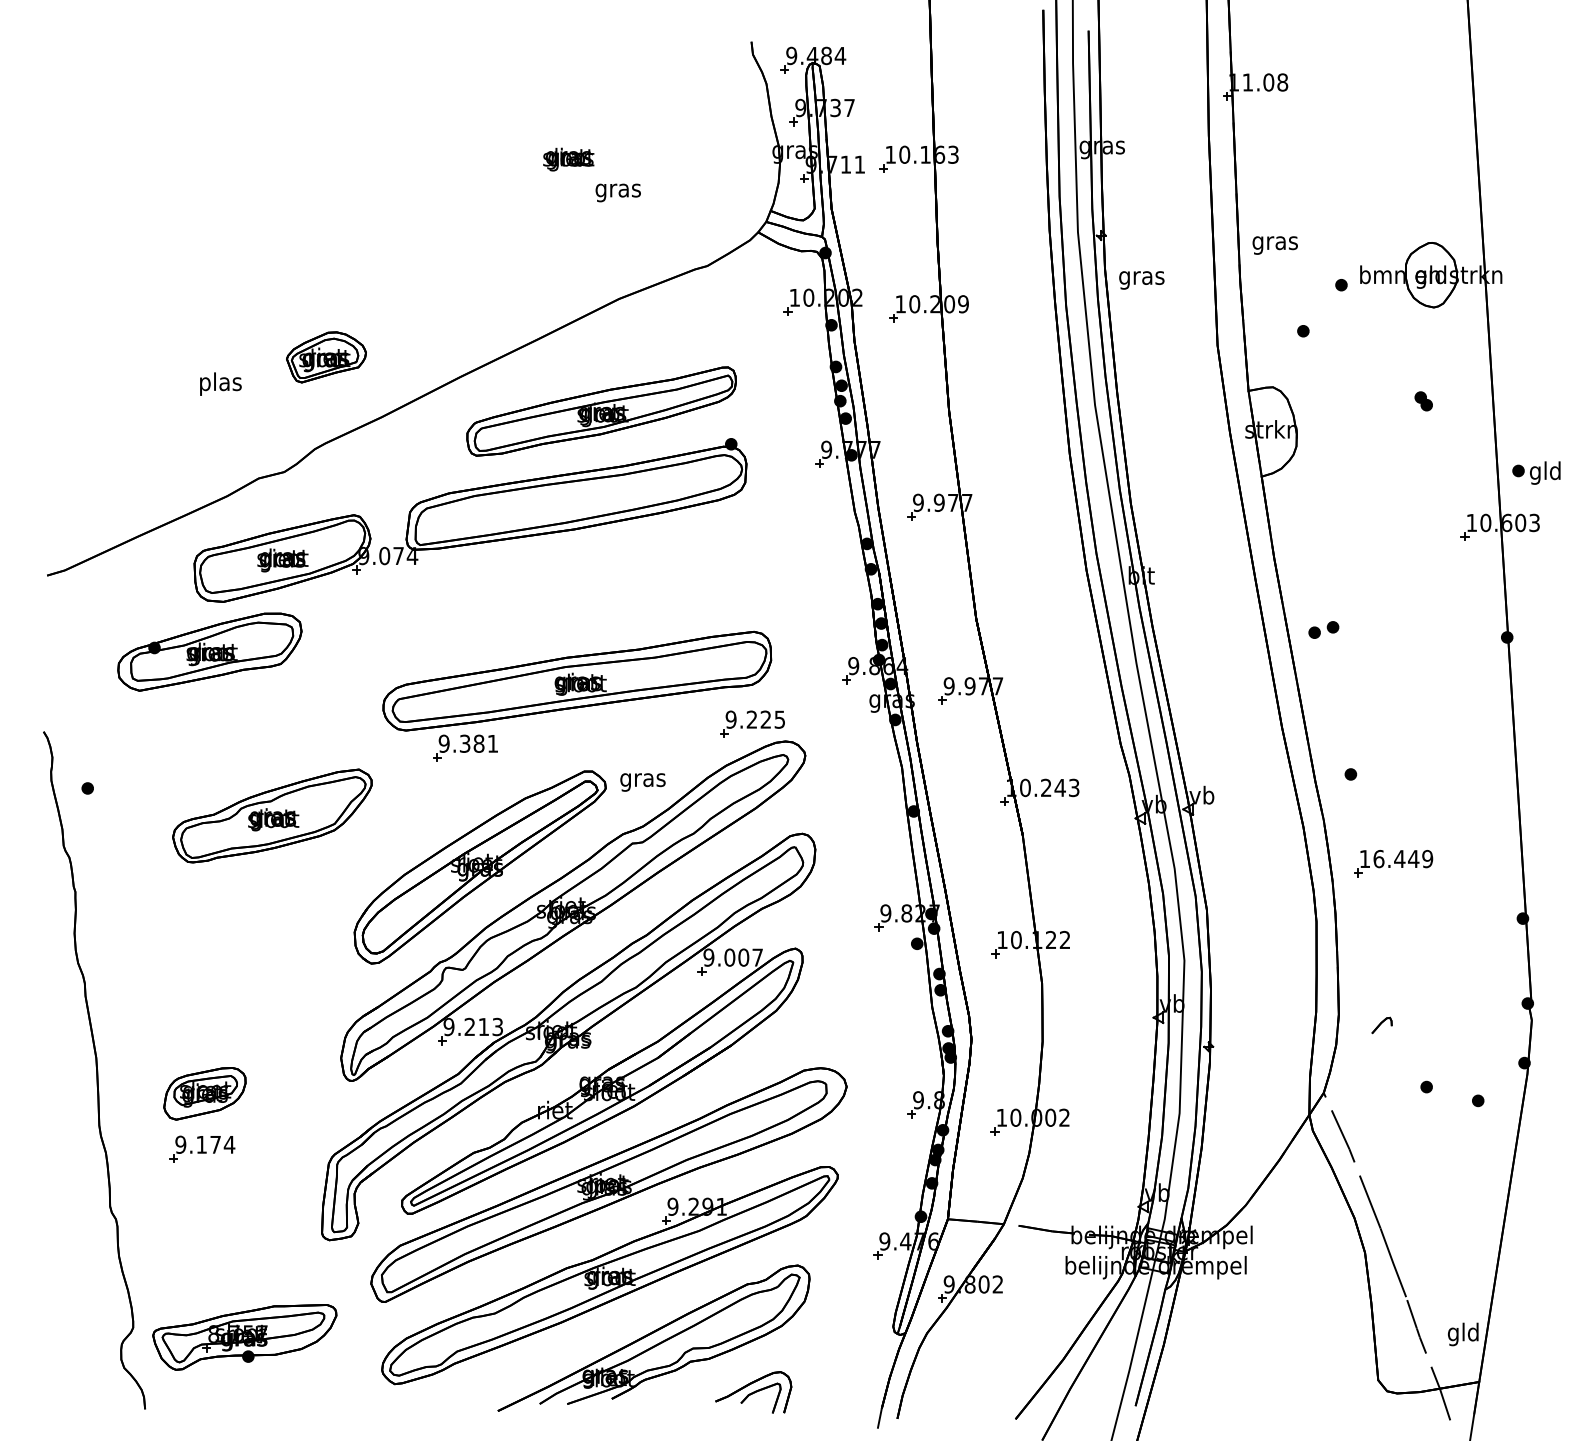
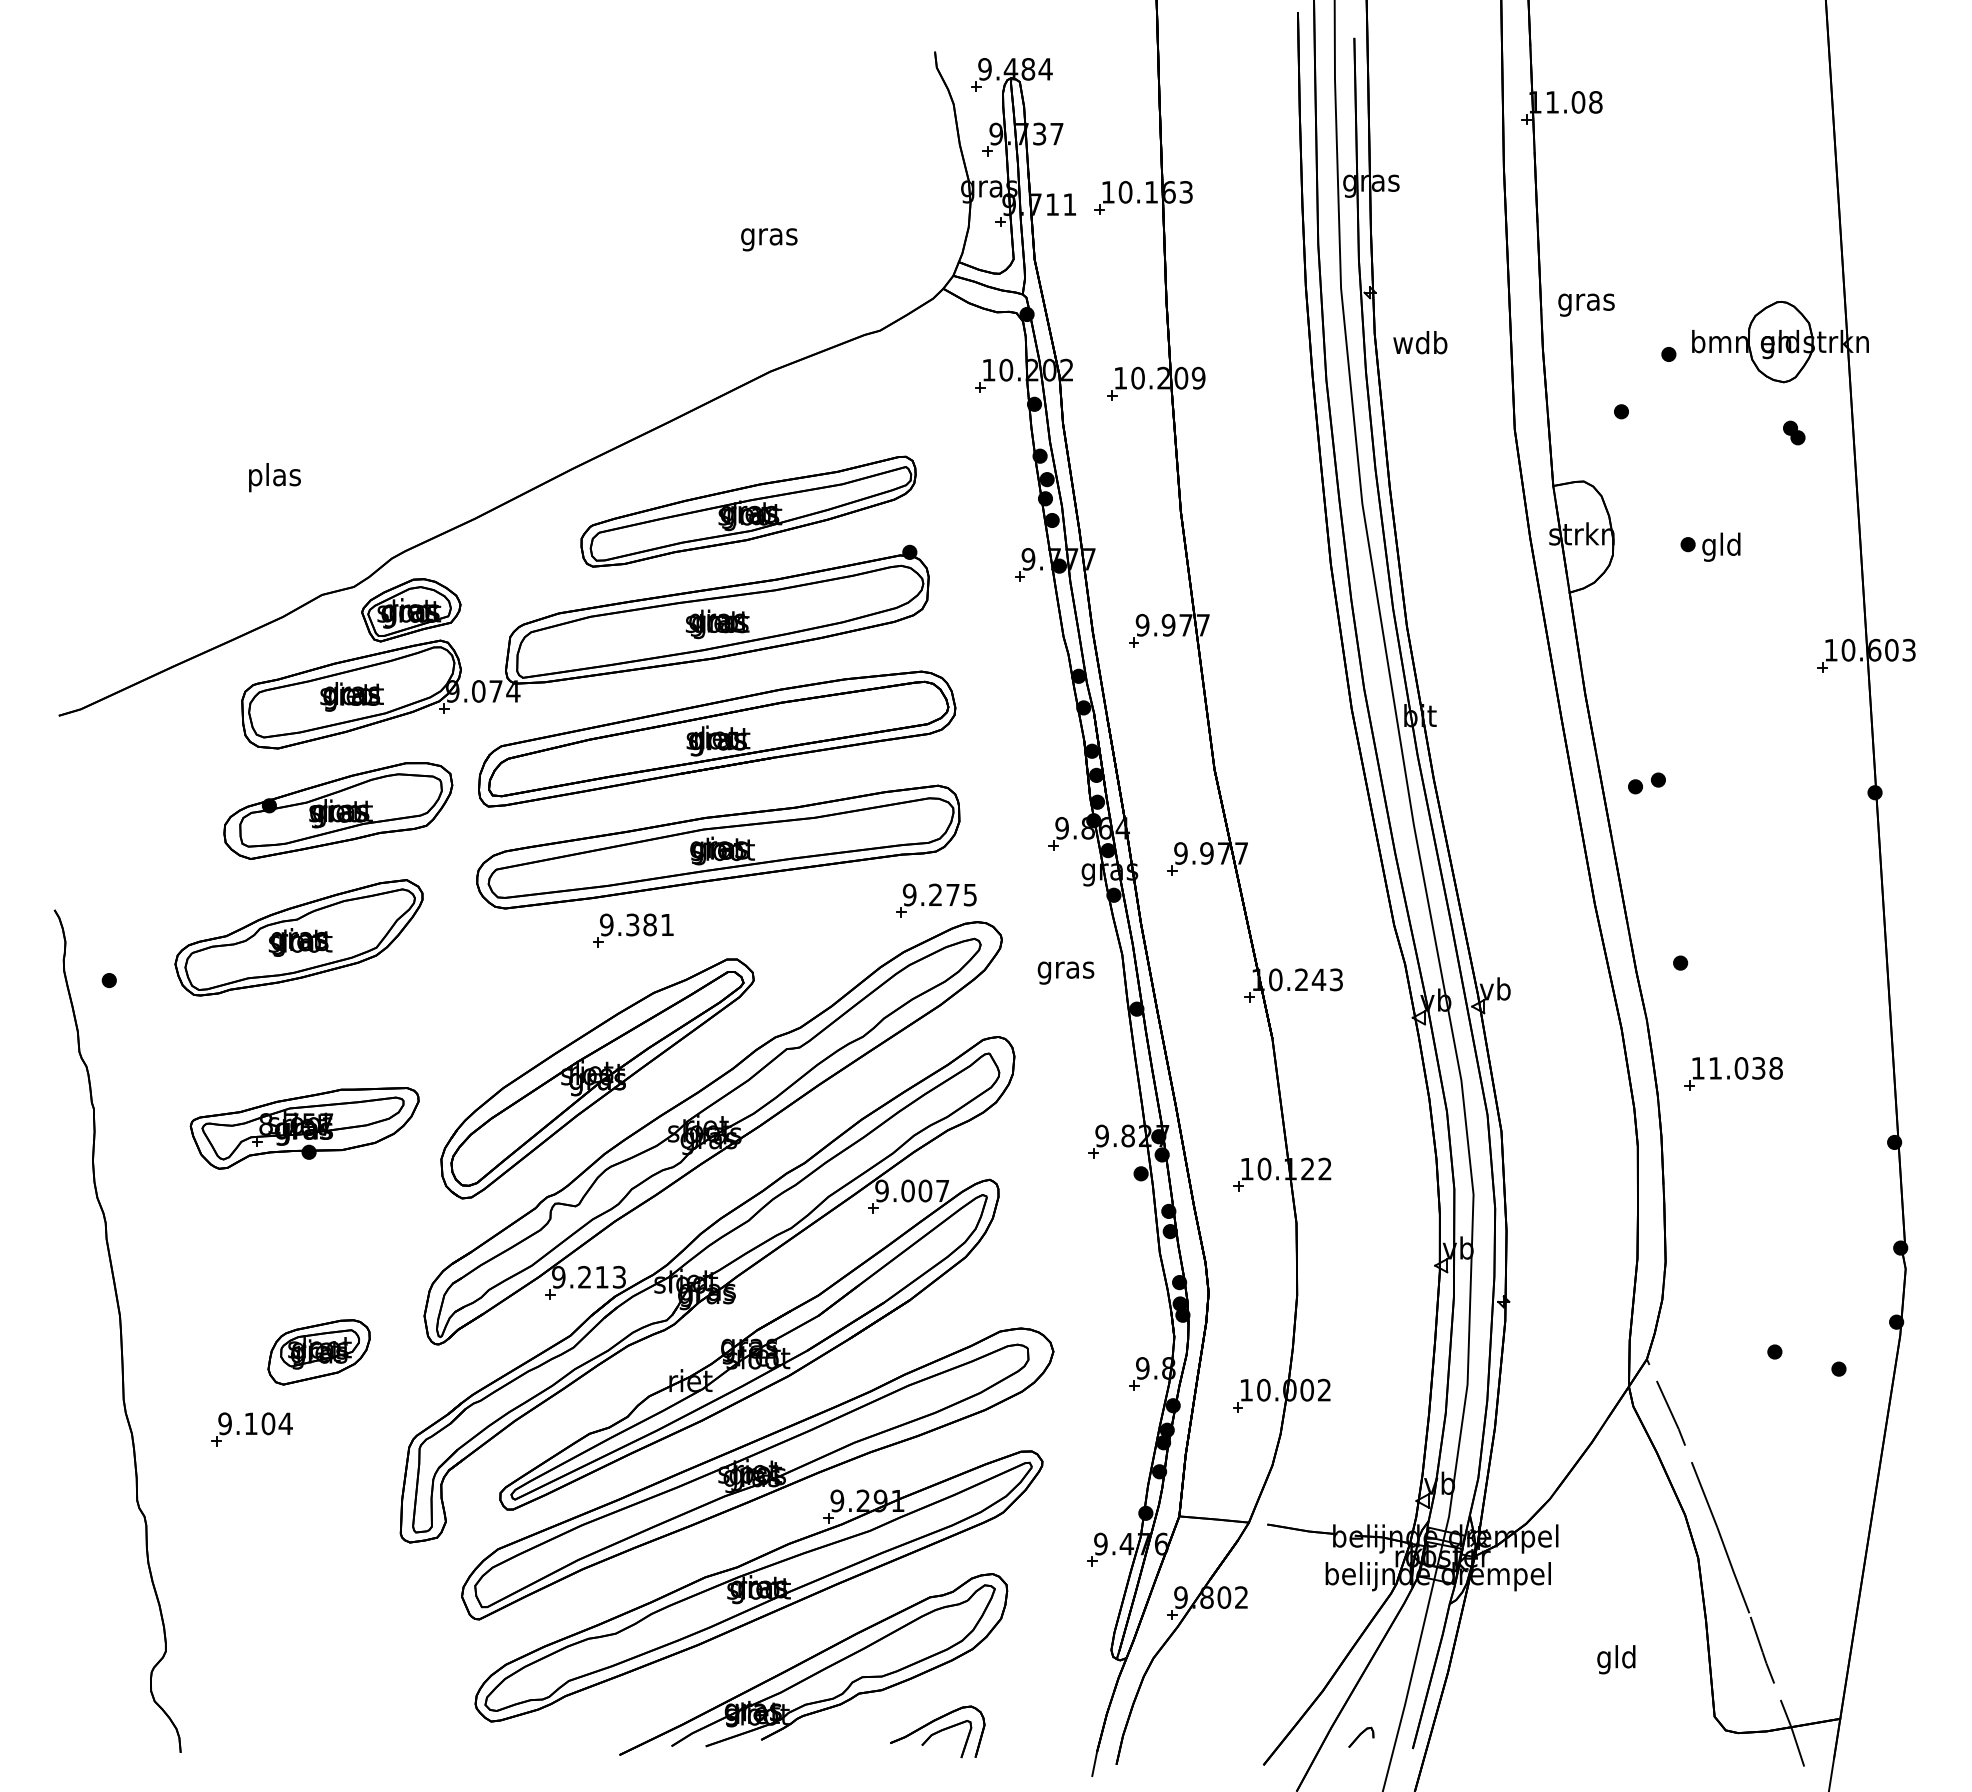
text: (568, 159) -> (717, 624), moved
text: (1141, 277) -> (1420, 345), gras -> wdb
part: (326, 357) -> (411, 610), moved
part: (1423, 400) -> (1794, 432), moved
part: (1536, 472) -> (1710, 546), moved
part: (576, 593) -> (717, 738), added
part: (210, 651) -> (338, 810), moved
text: (765, 719) -> (952, 894), 9.225 -> 9.275
part: (465, 748) -> (633, 930), moved
text: (642, 781) -> (1065, 972), moved
part: (271, 815) -> (298, 937), moved
text: (1403, 859) -> (1745, 1068), 16.449 -> 11.038
part: (1382, 1024) -> (1361, 1736), moved
part: (204, 1093) -> (318, 1352), moved
text: (215, 1144) -> (268, 1423), 9.174 -> 9.104
text: (1463, 1334) -> (1616, 1659), moved
part: (244, 1337) -> (304, 1128), moved

